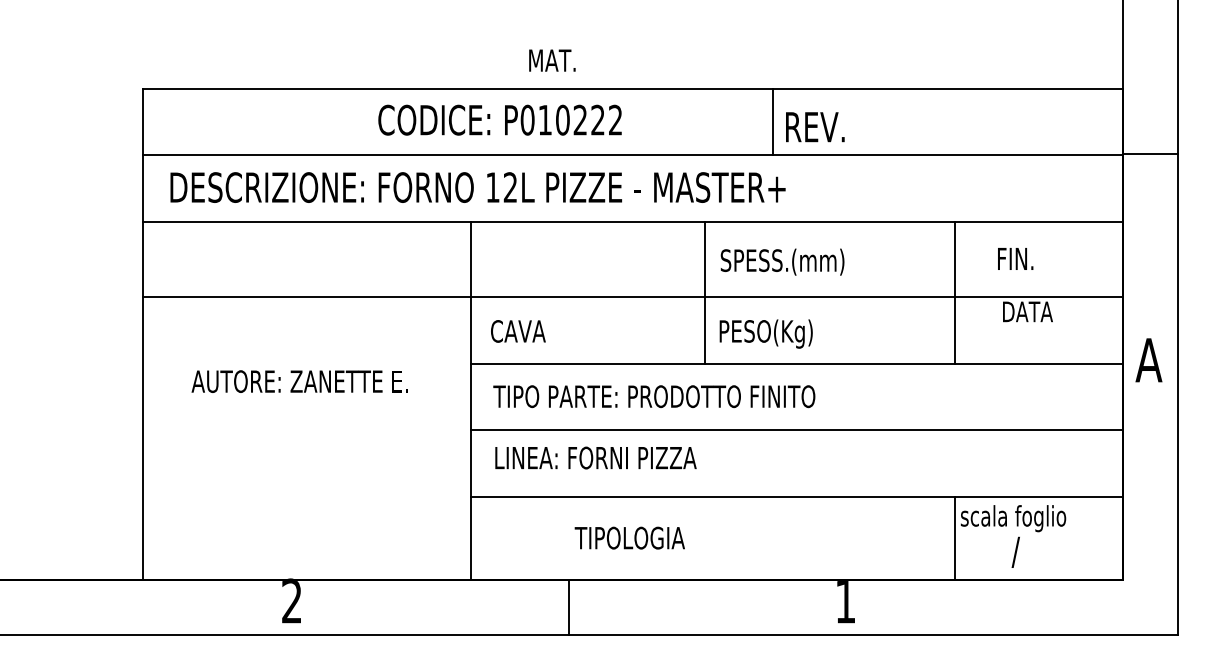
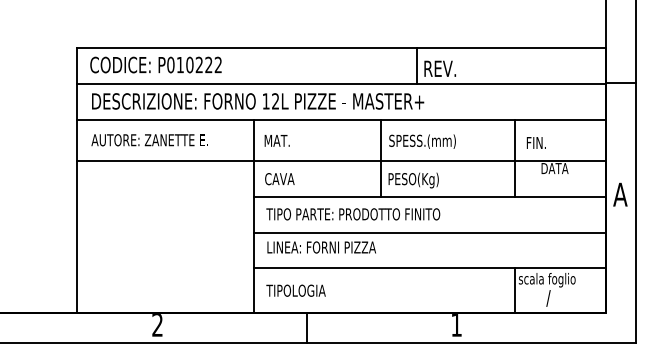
text: (551, 59) -> (276, 140), moved
text: (499, 119) -> (155, 64), moved
text: (1013, 258) -> (535, 142), moved
text: (299, 382) -> (149, 140), moved
text: (628, 537) -> (295, 290), moved

